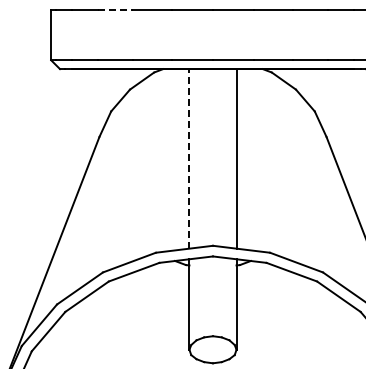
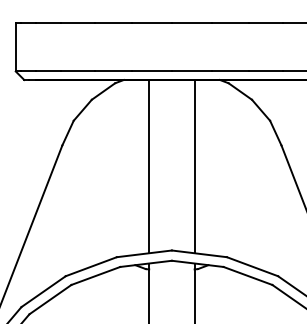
line: (116, 10) -> (78, 23), dashed -> solid
line: (189, 158) -> (149, 166), dashed -> solid

